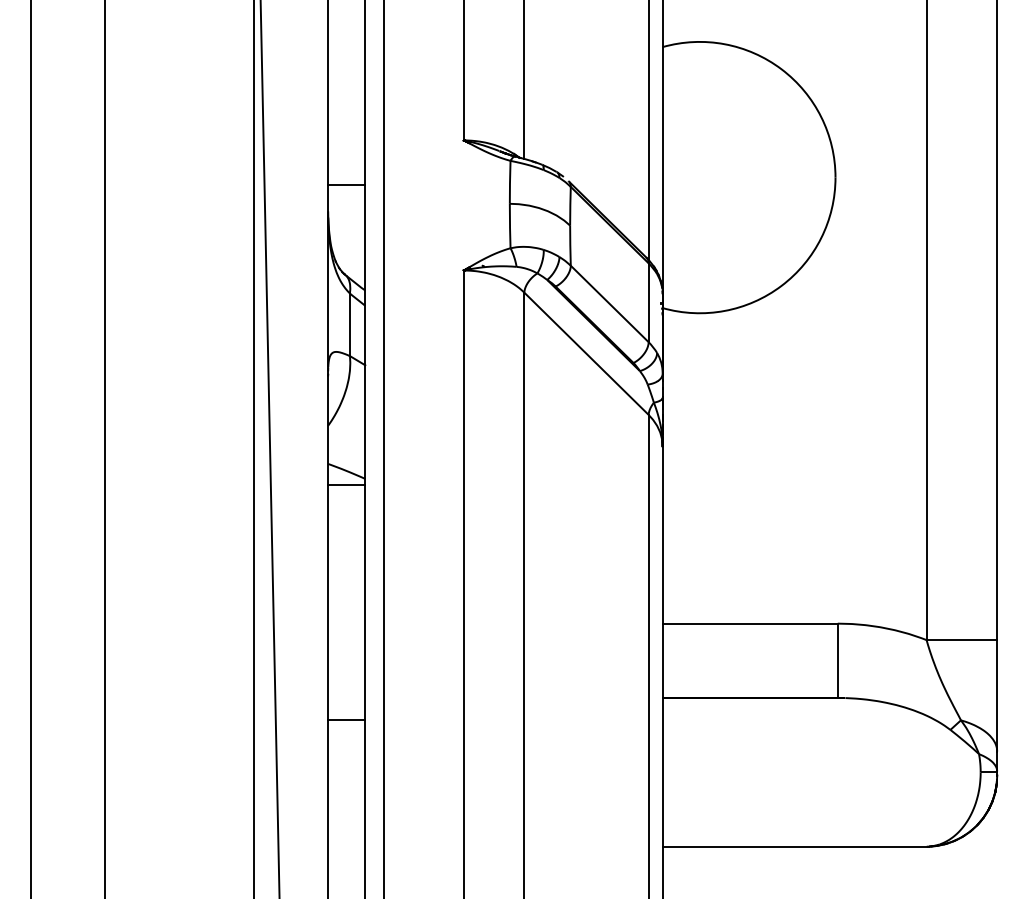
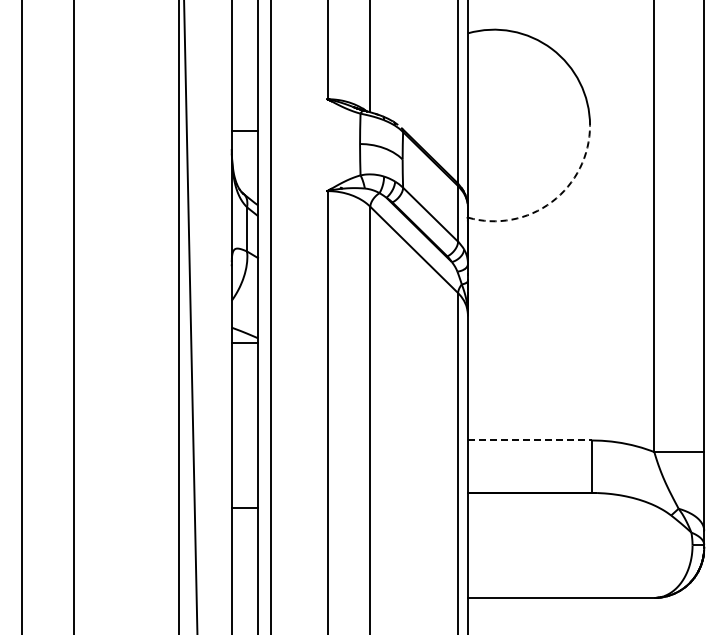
arc: (780, 285) -> (551, 201), solid -> dashed
line: (749, 623) -> (529, 440), solid -> dashed

